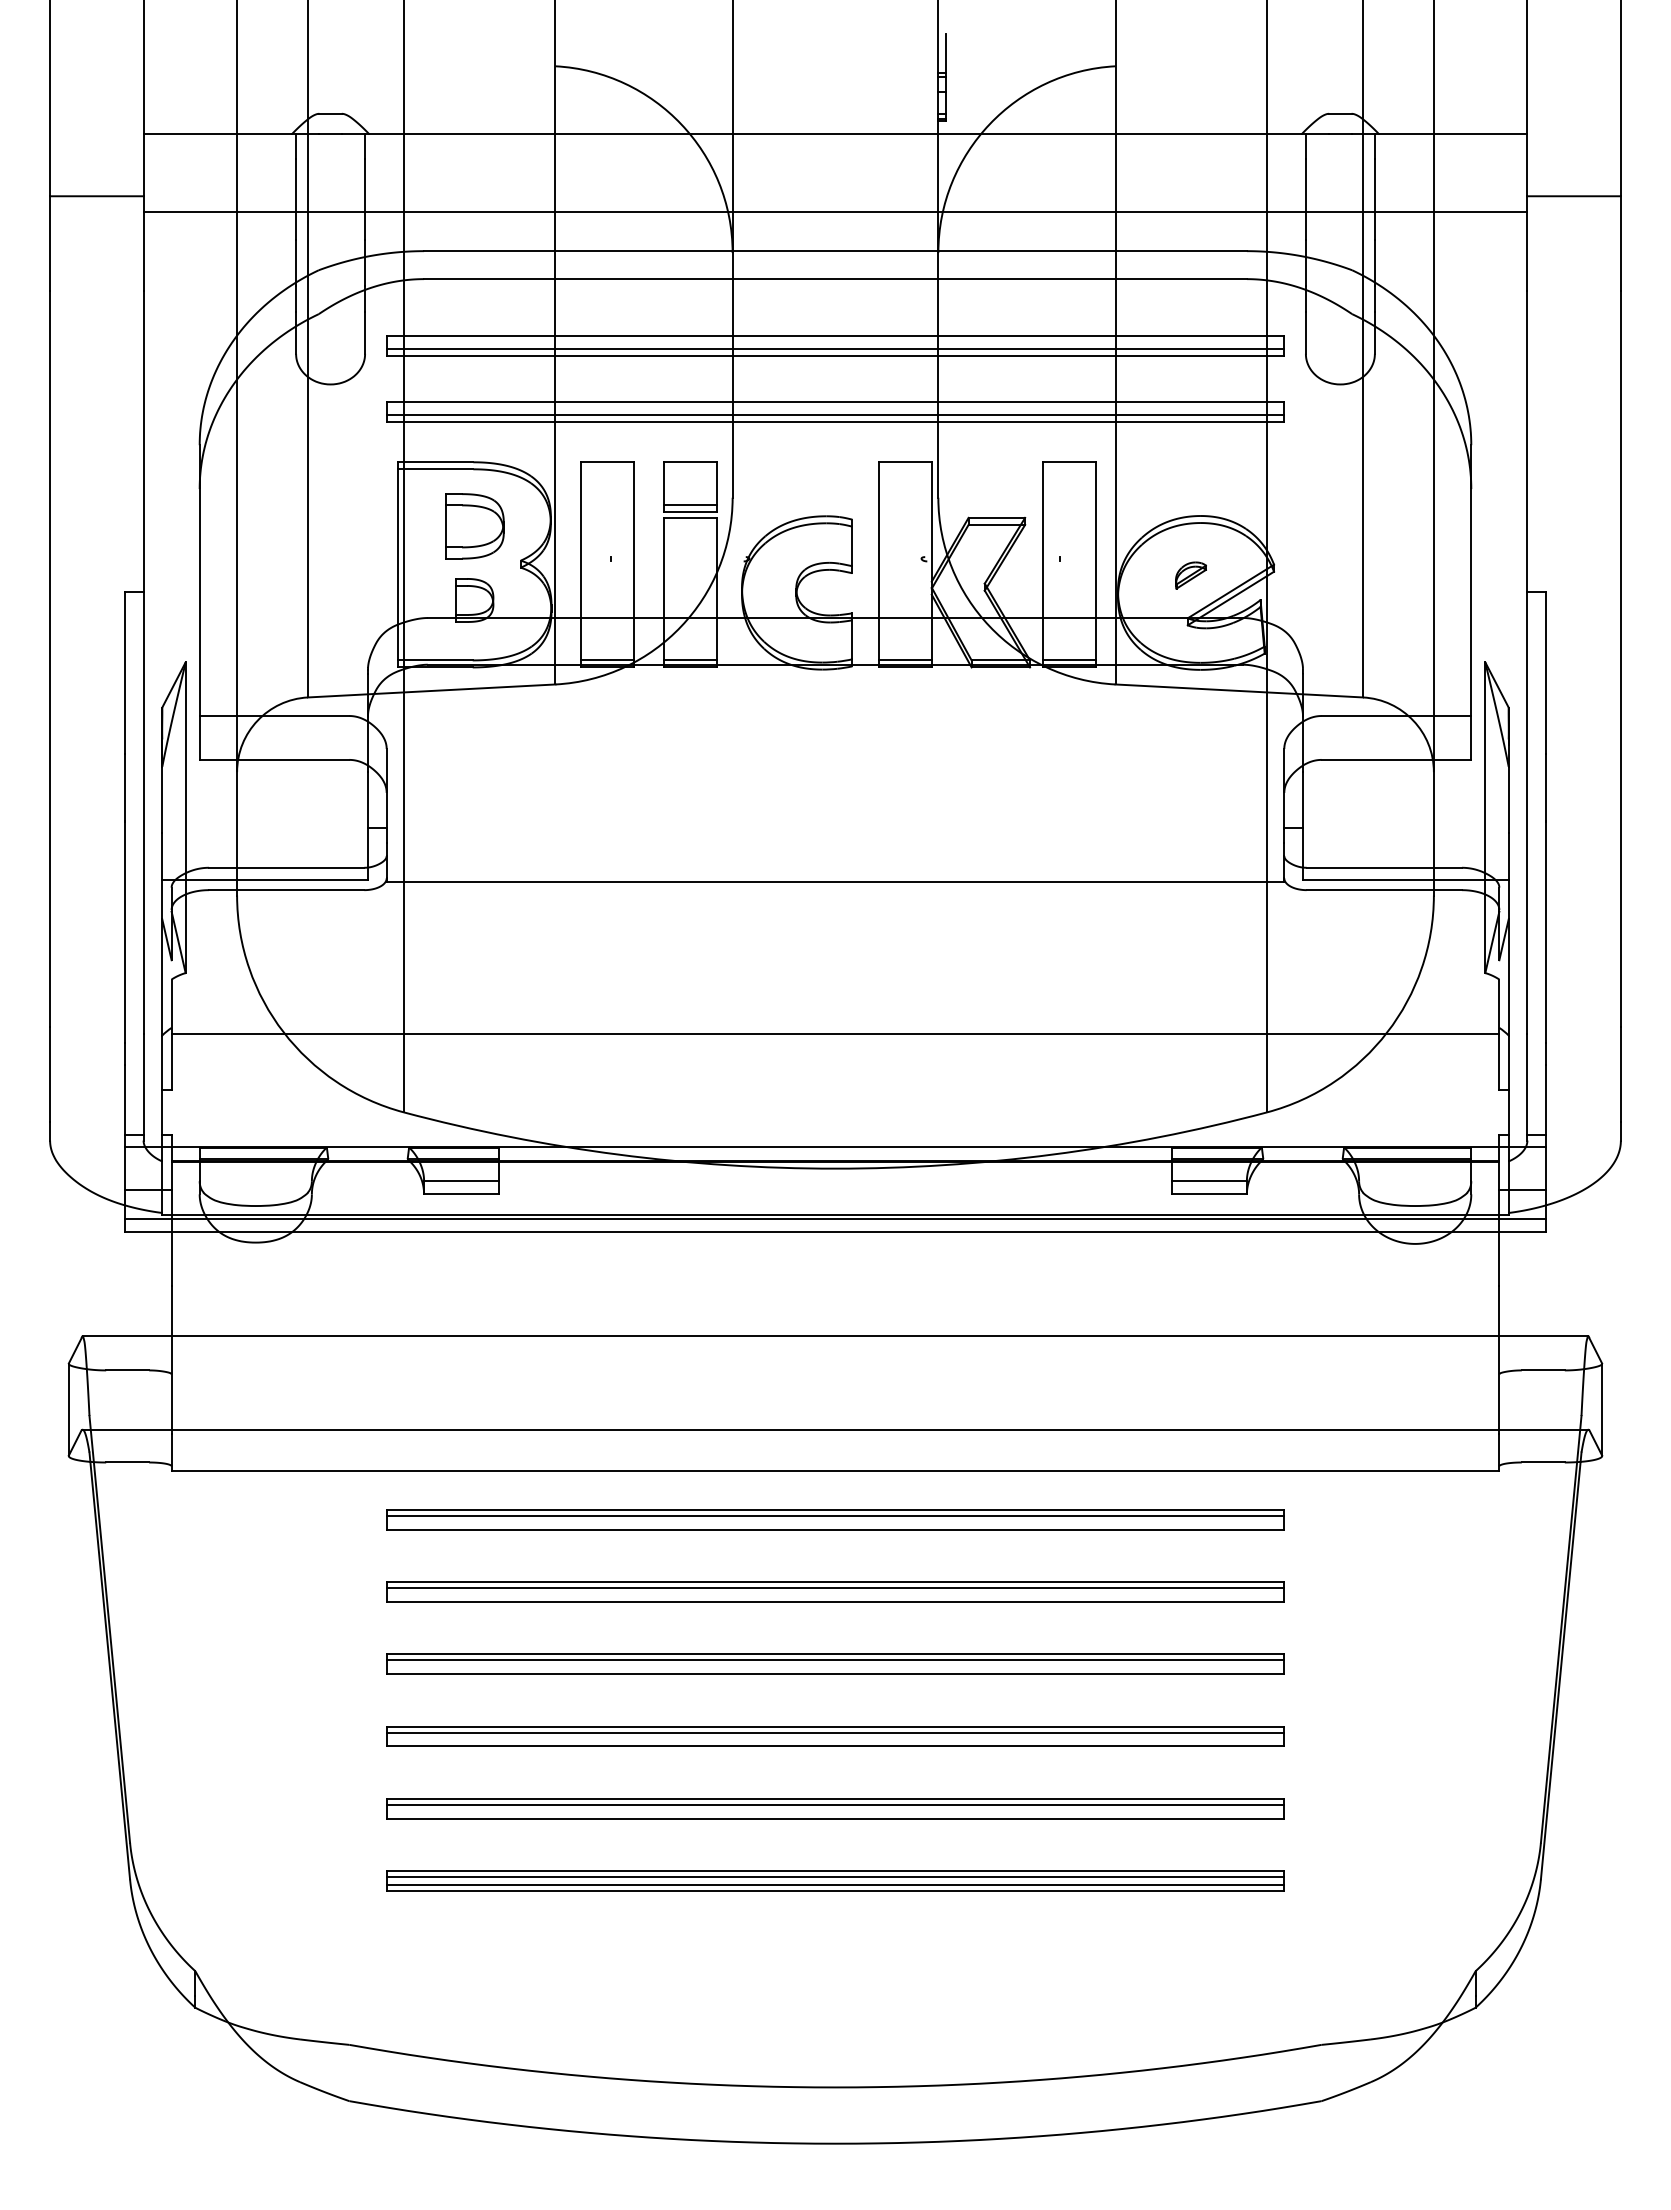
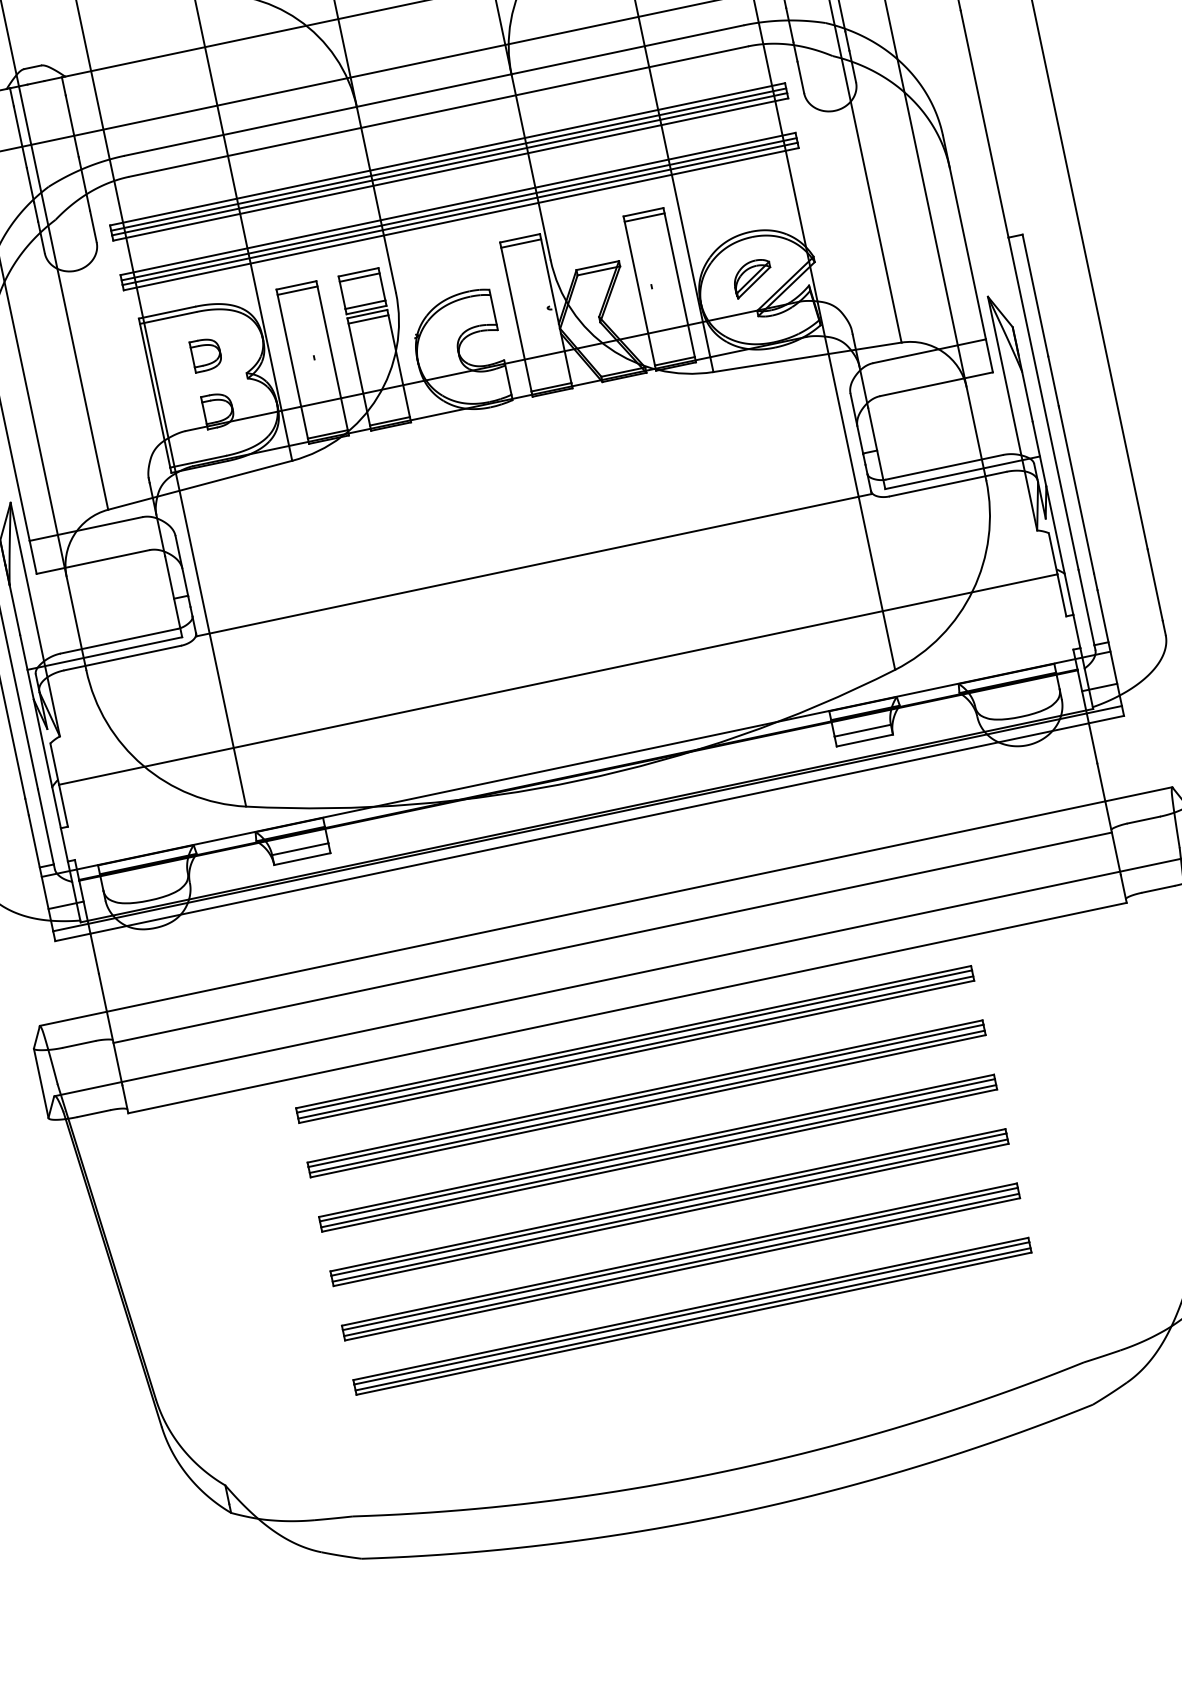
line: (835, 342) -> (448, 159), added
line: (835, 408) -> (459, 208), added
line: (607, 469) -> (297, 290), added
line: (690, 469) -> (359, 277), added
line: (904, 469) -> (520, 243), added
line: (1068, 469) -> (643, 217), added
line: (690, 524) -> (368, 319), added
part: (474, 526) -> (206, 354), size x0.62
part: (1190, 575) -> (752, 278), size x1.67
line: (835, 1377) -> (612, 937), added
line: (835, 1523) -> (635, 1047), added
line: (835, 1595) -> (647, 1101), added
line: (835, 1668) -> (658, 1156), added
line: (835, 1740) -> (670, 1210), added
line: (835, 1812) -> (681, 1264), added

